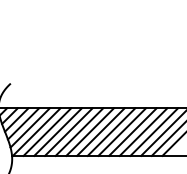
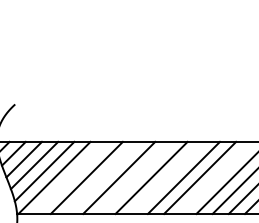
line: (47, 131) -> (70, 177), removed
line: (68, 131) -> (102, 177), removed
line: (89, 131) -> (134, 177), removed
line: (111, 131) -> (167, 177), removed
line: (143, 131) -> (216, 177), removed

